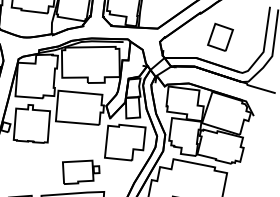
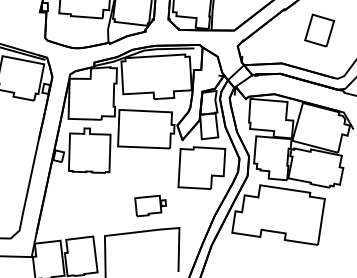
part: (220, 37) -> (319, 30), moved
part: (80, 171) -> (150, 205), size x0.7

